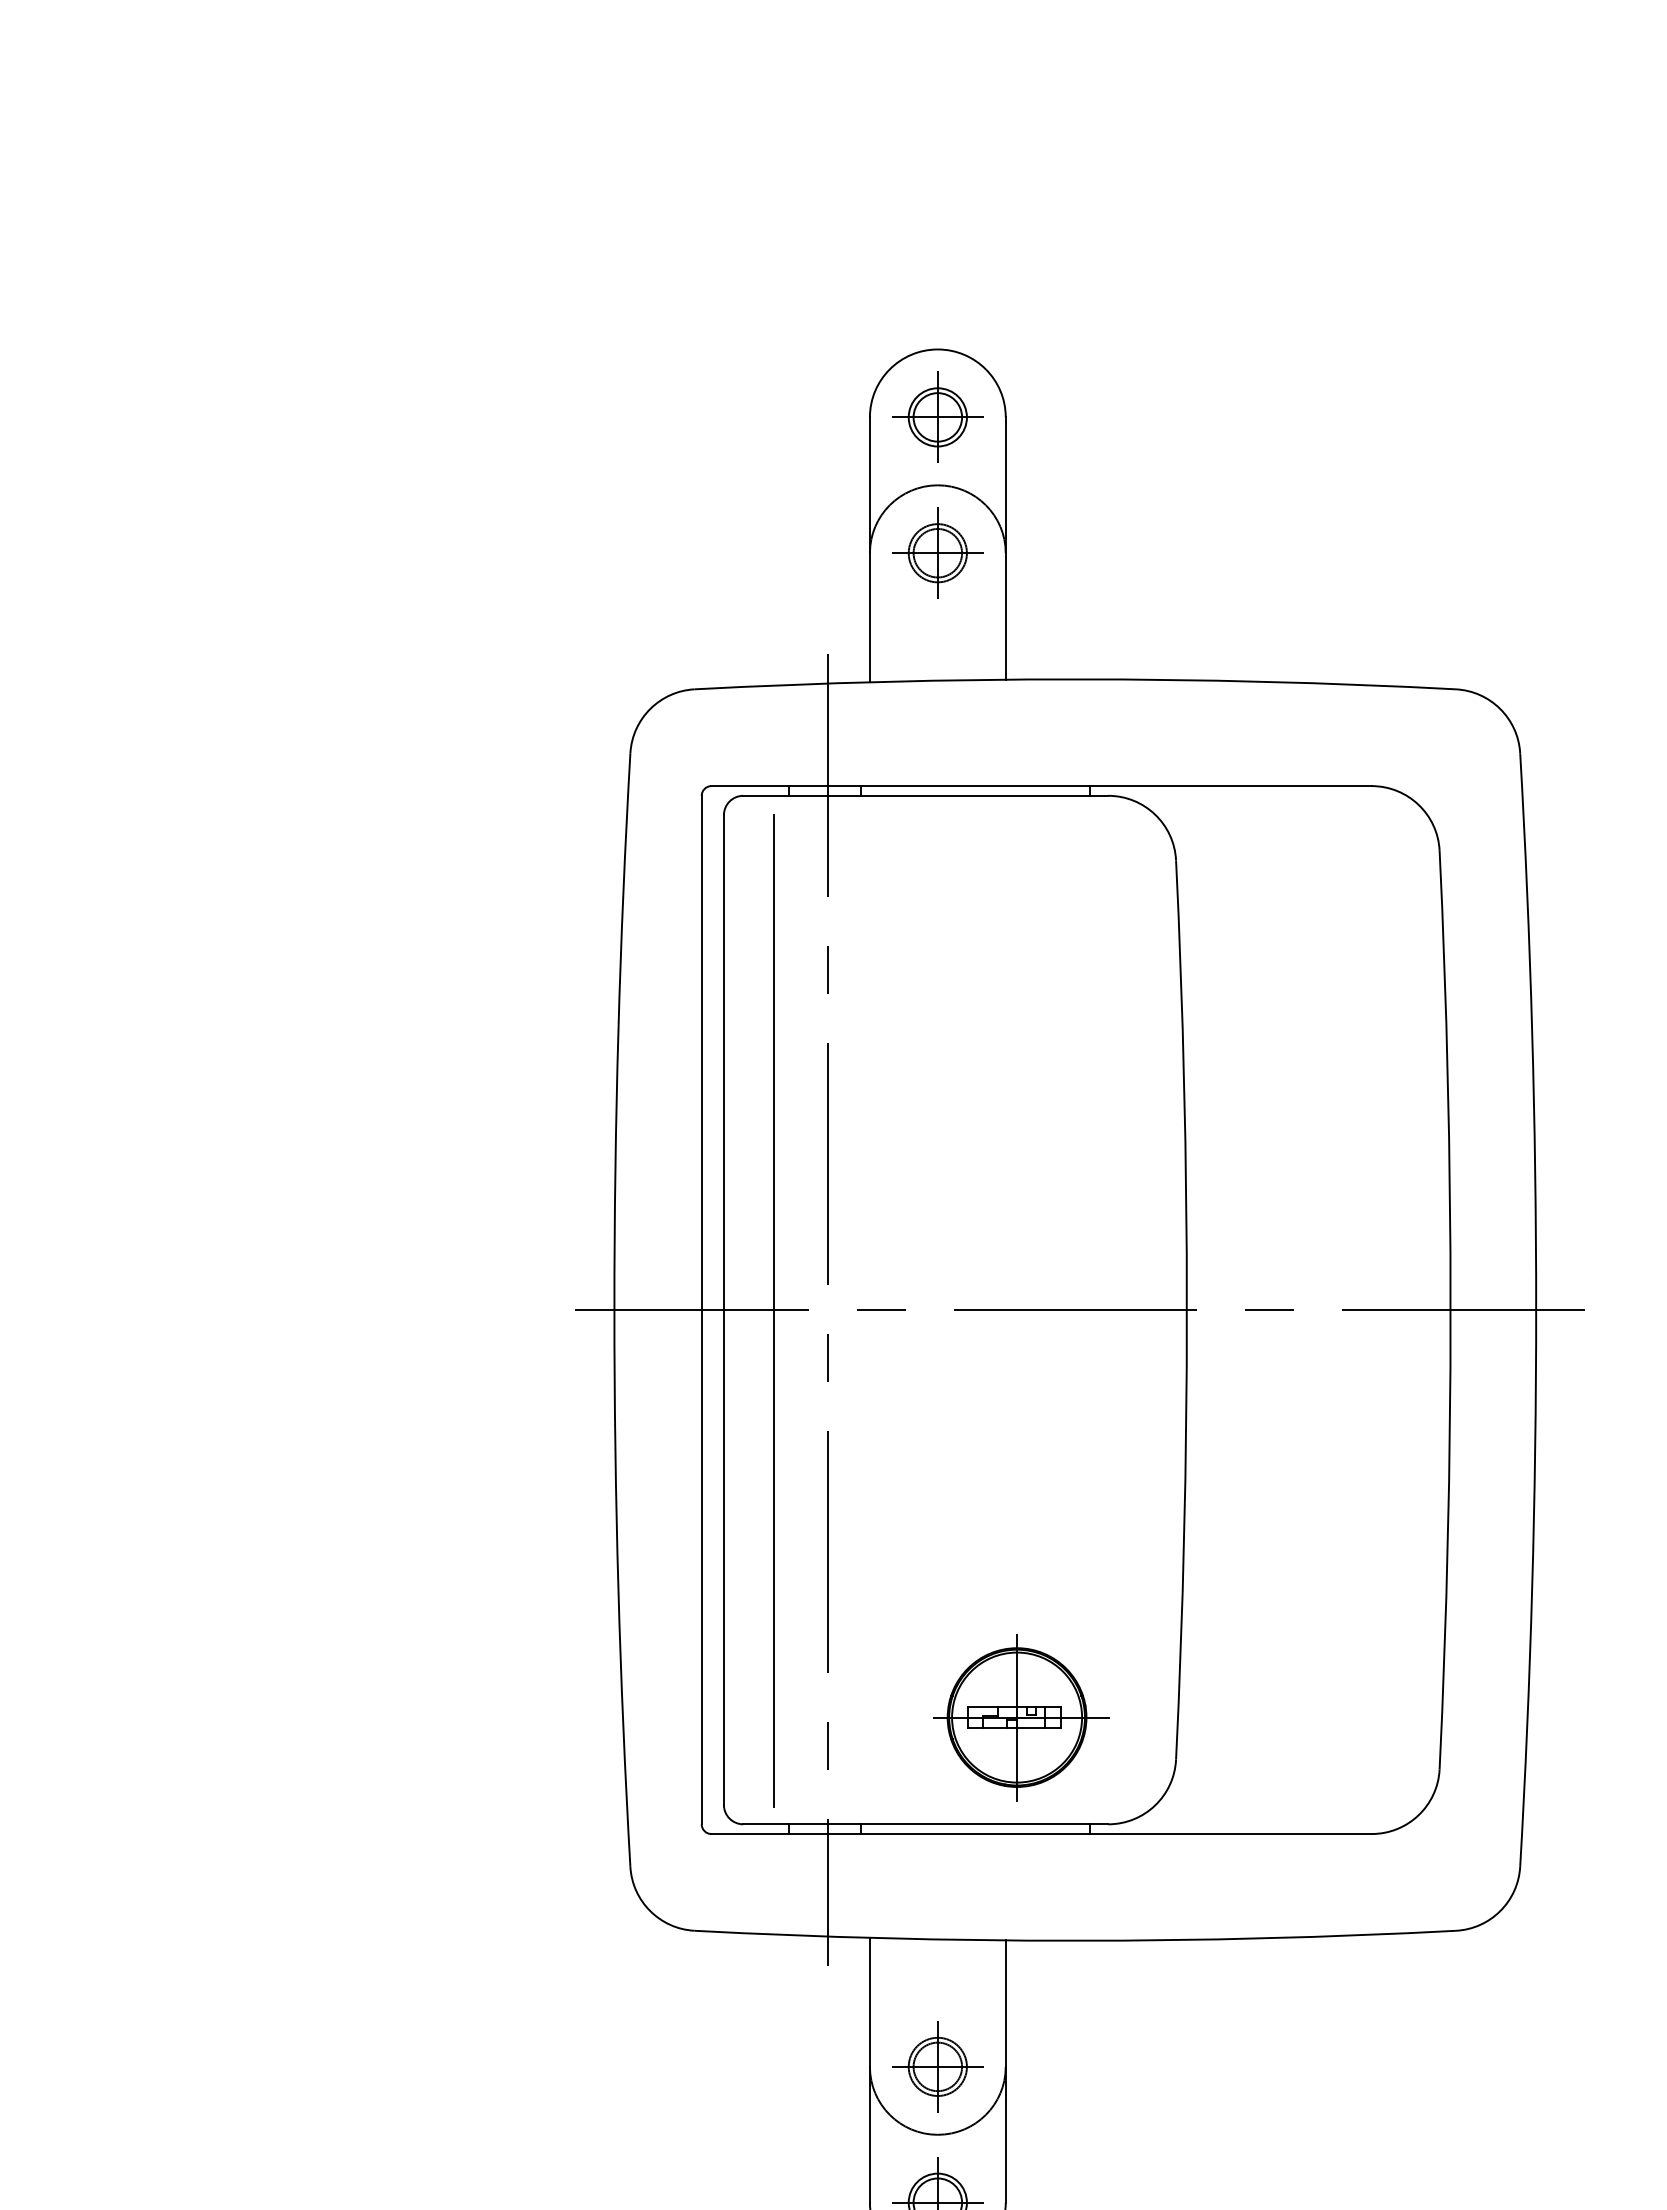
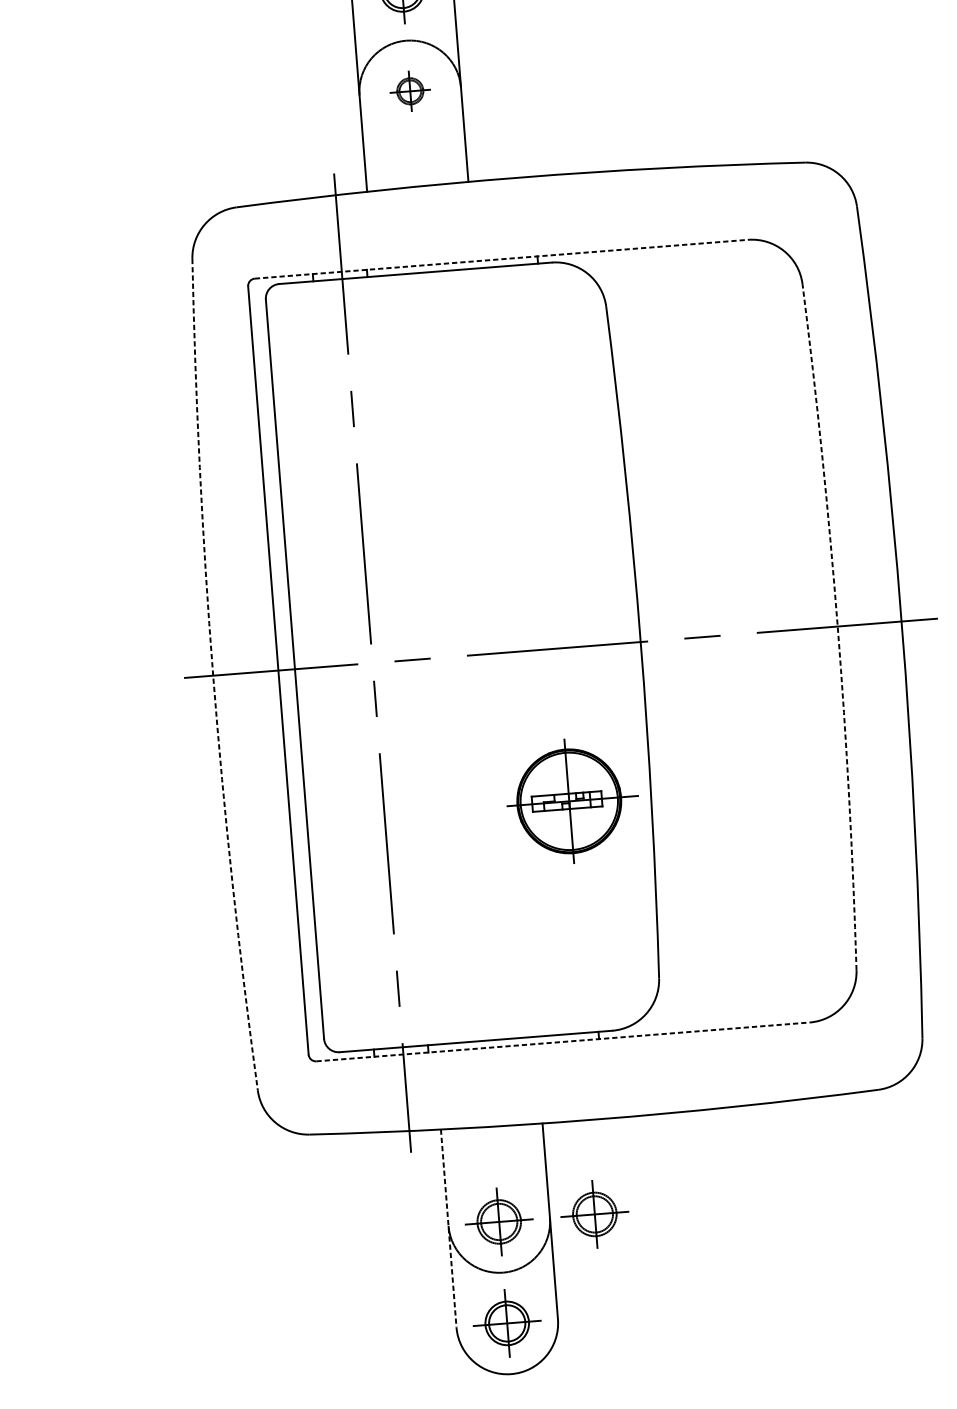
part: (937, 552) -> (409, 90), size x0.6
line: (1042, 786) -> (502, 259), solid -> dashed
arc: (614, 1310) -> (213, 676), solid -> dashed
line: (774, 1310) -> (332, 666), removed
arc: (1450, 1310) -> (837, 626), solid -> dashed
part: (1021, 1717) -> (572, 801), moved
line: (1042, 1834) -> (563, 1042), solid -> dashed
part: (1065, 2066) -> (594, 1214), added
line: (869, 2070) -> (448, 1228), solid -> dashed

